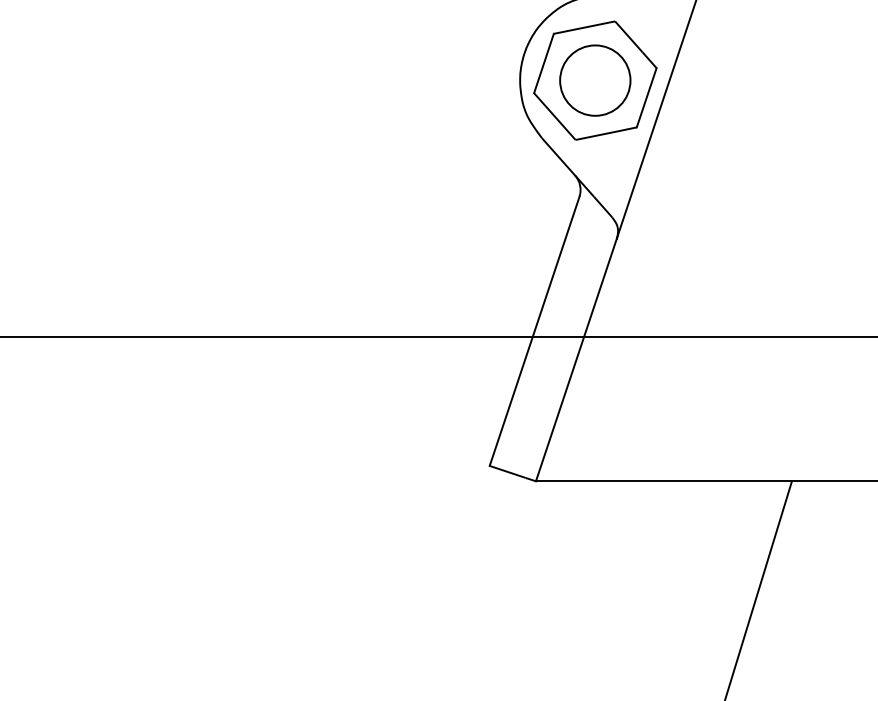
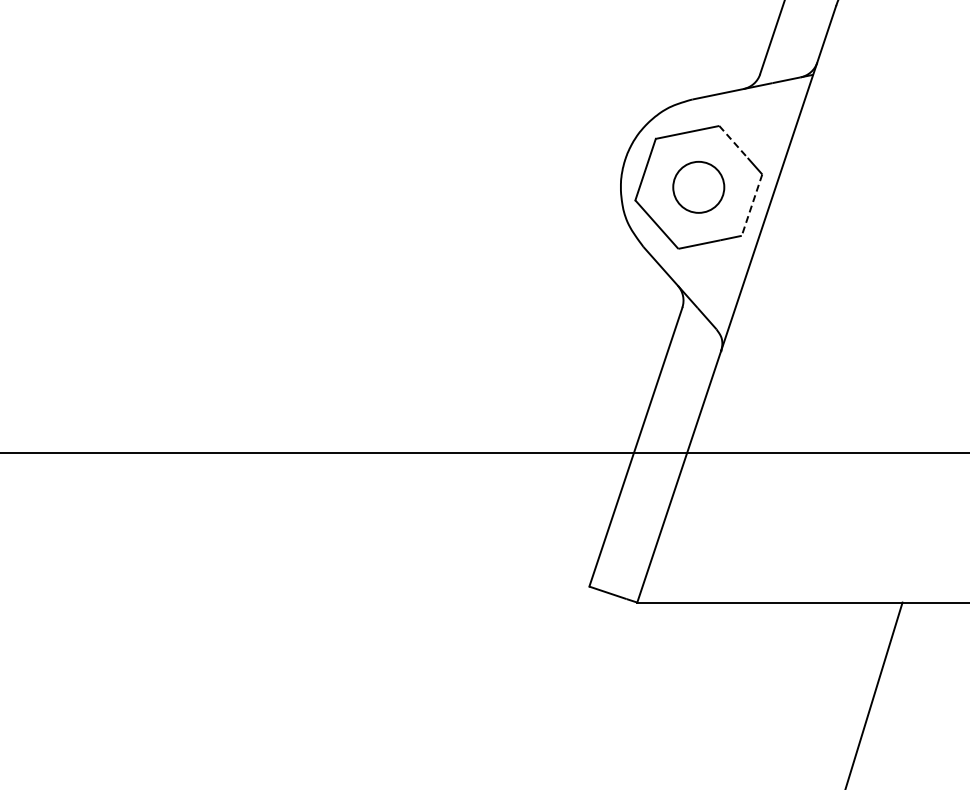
line: (628, 37) -> (733, 142), solid -> dashed
circle: (595, 79) -> (698, 186), size x0.7
line: (646, 98) -> (751, 205), solid -> dashed

